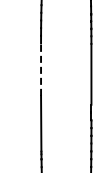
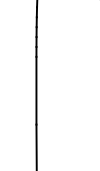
line: (41, 69) -> (37, 90), dashed -> solid

